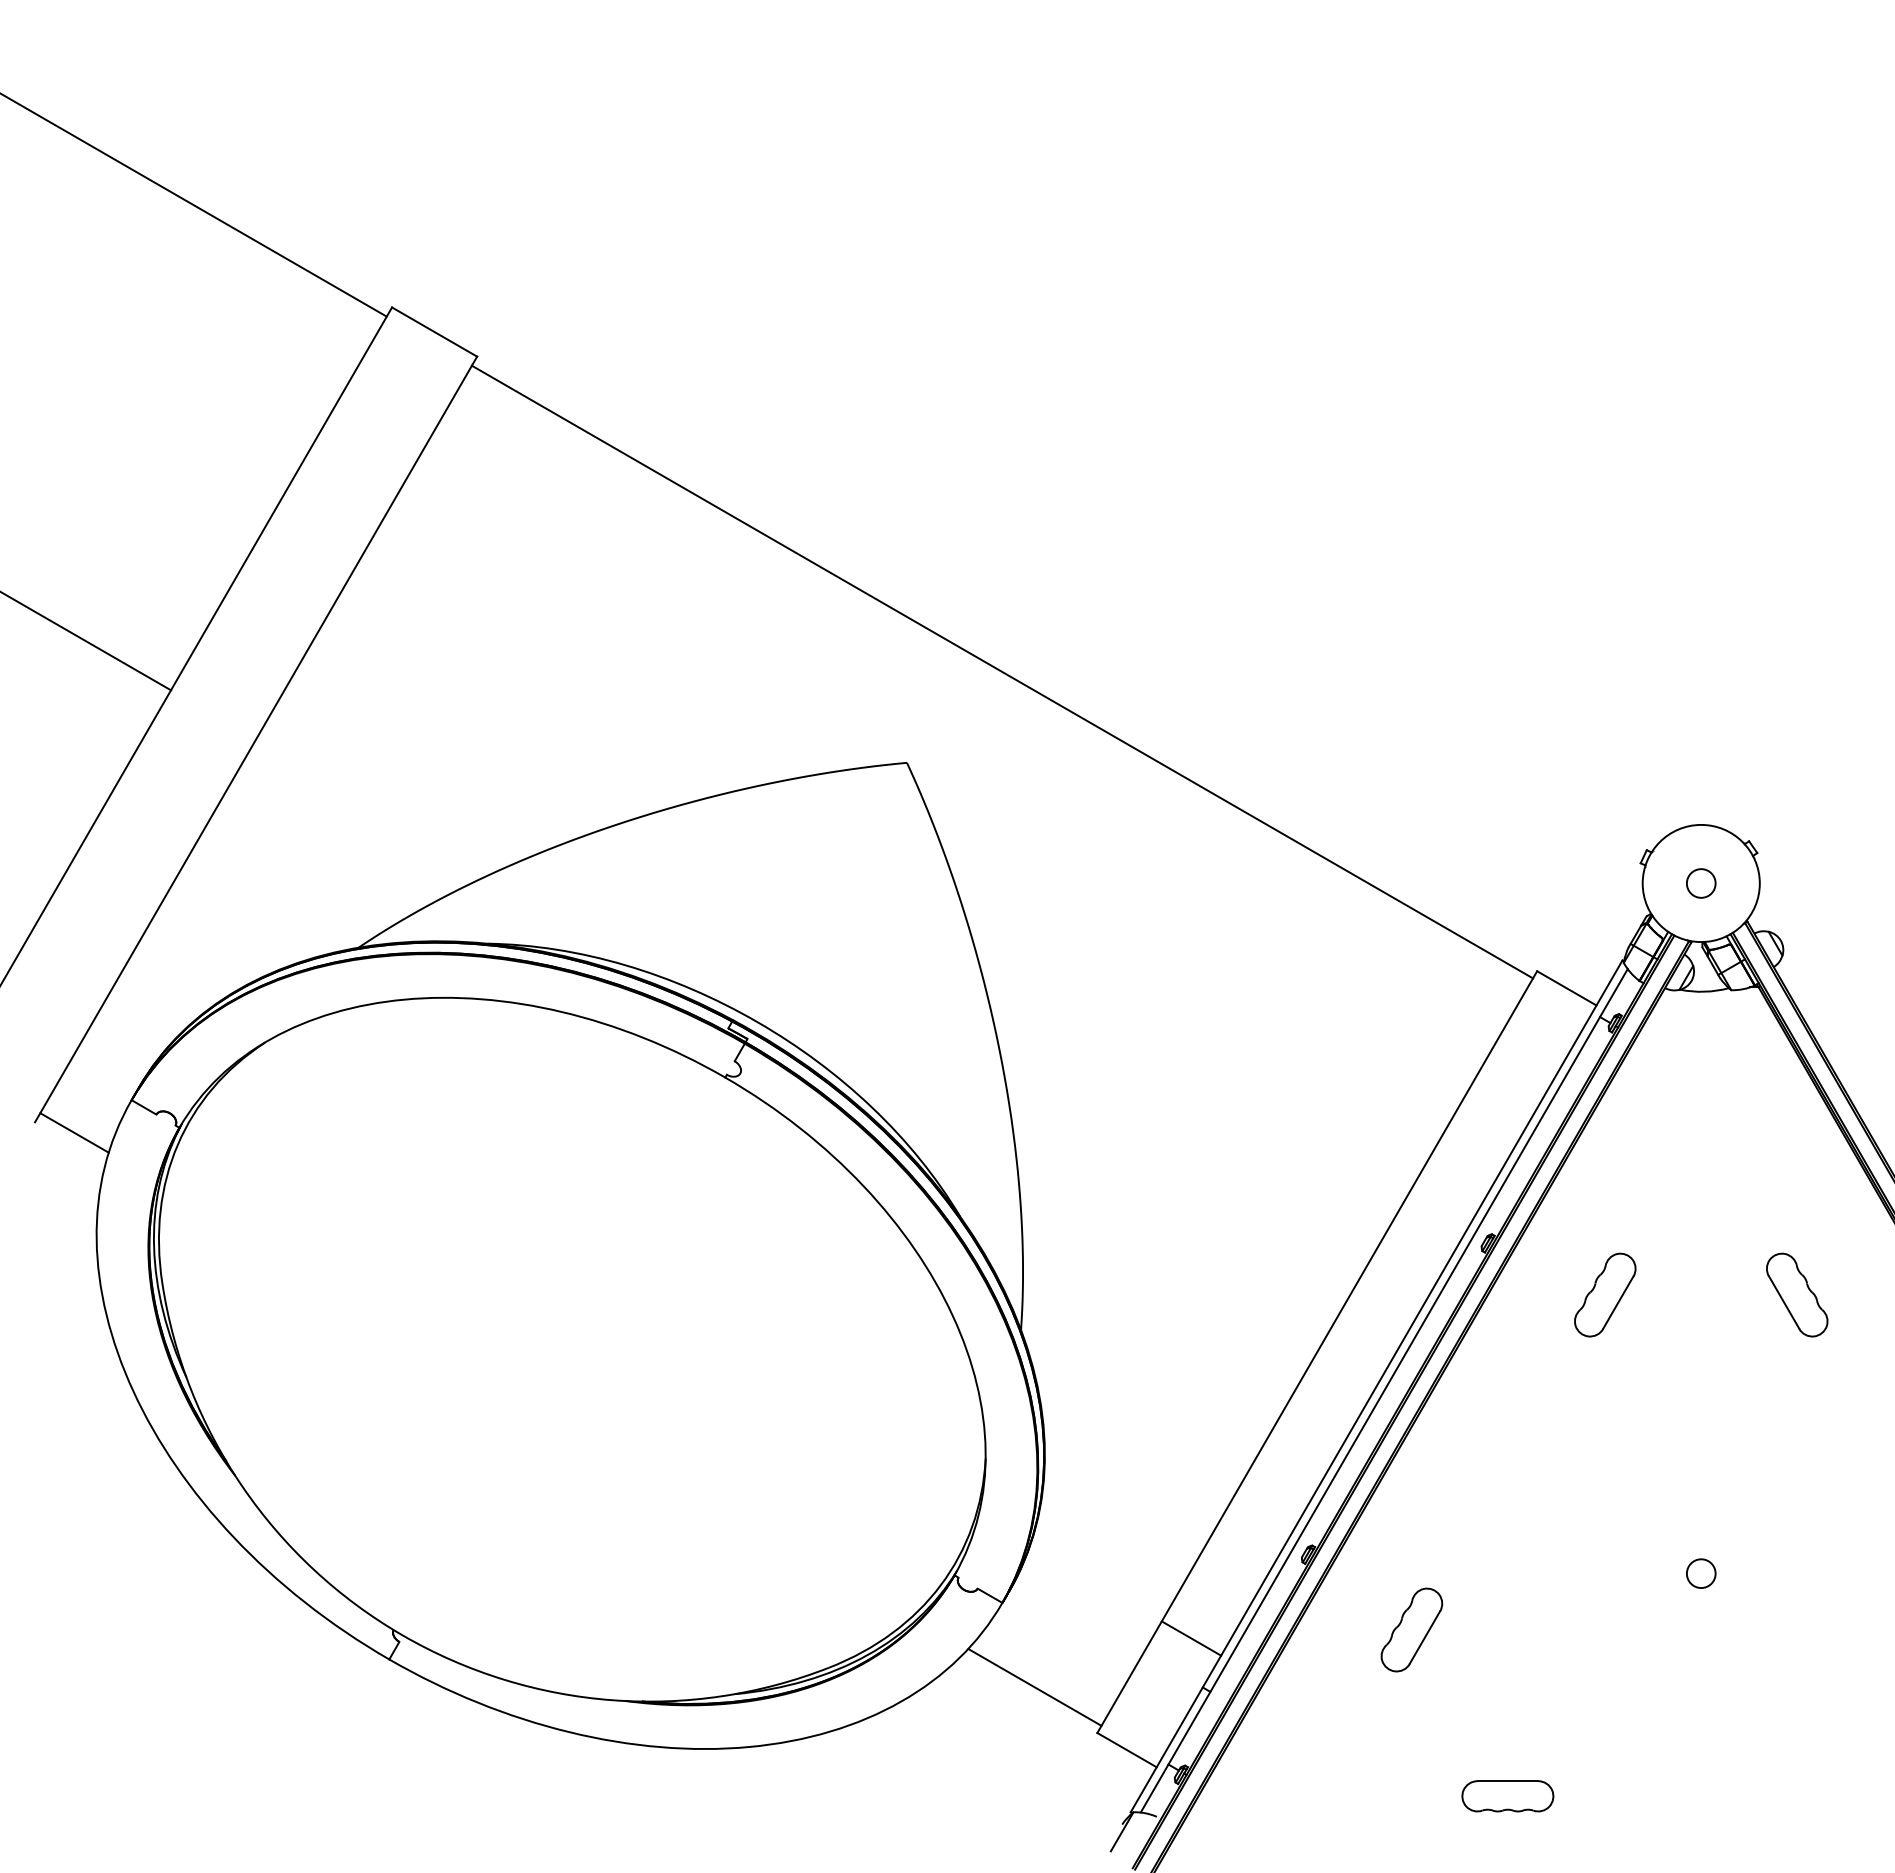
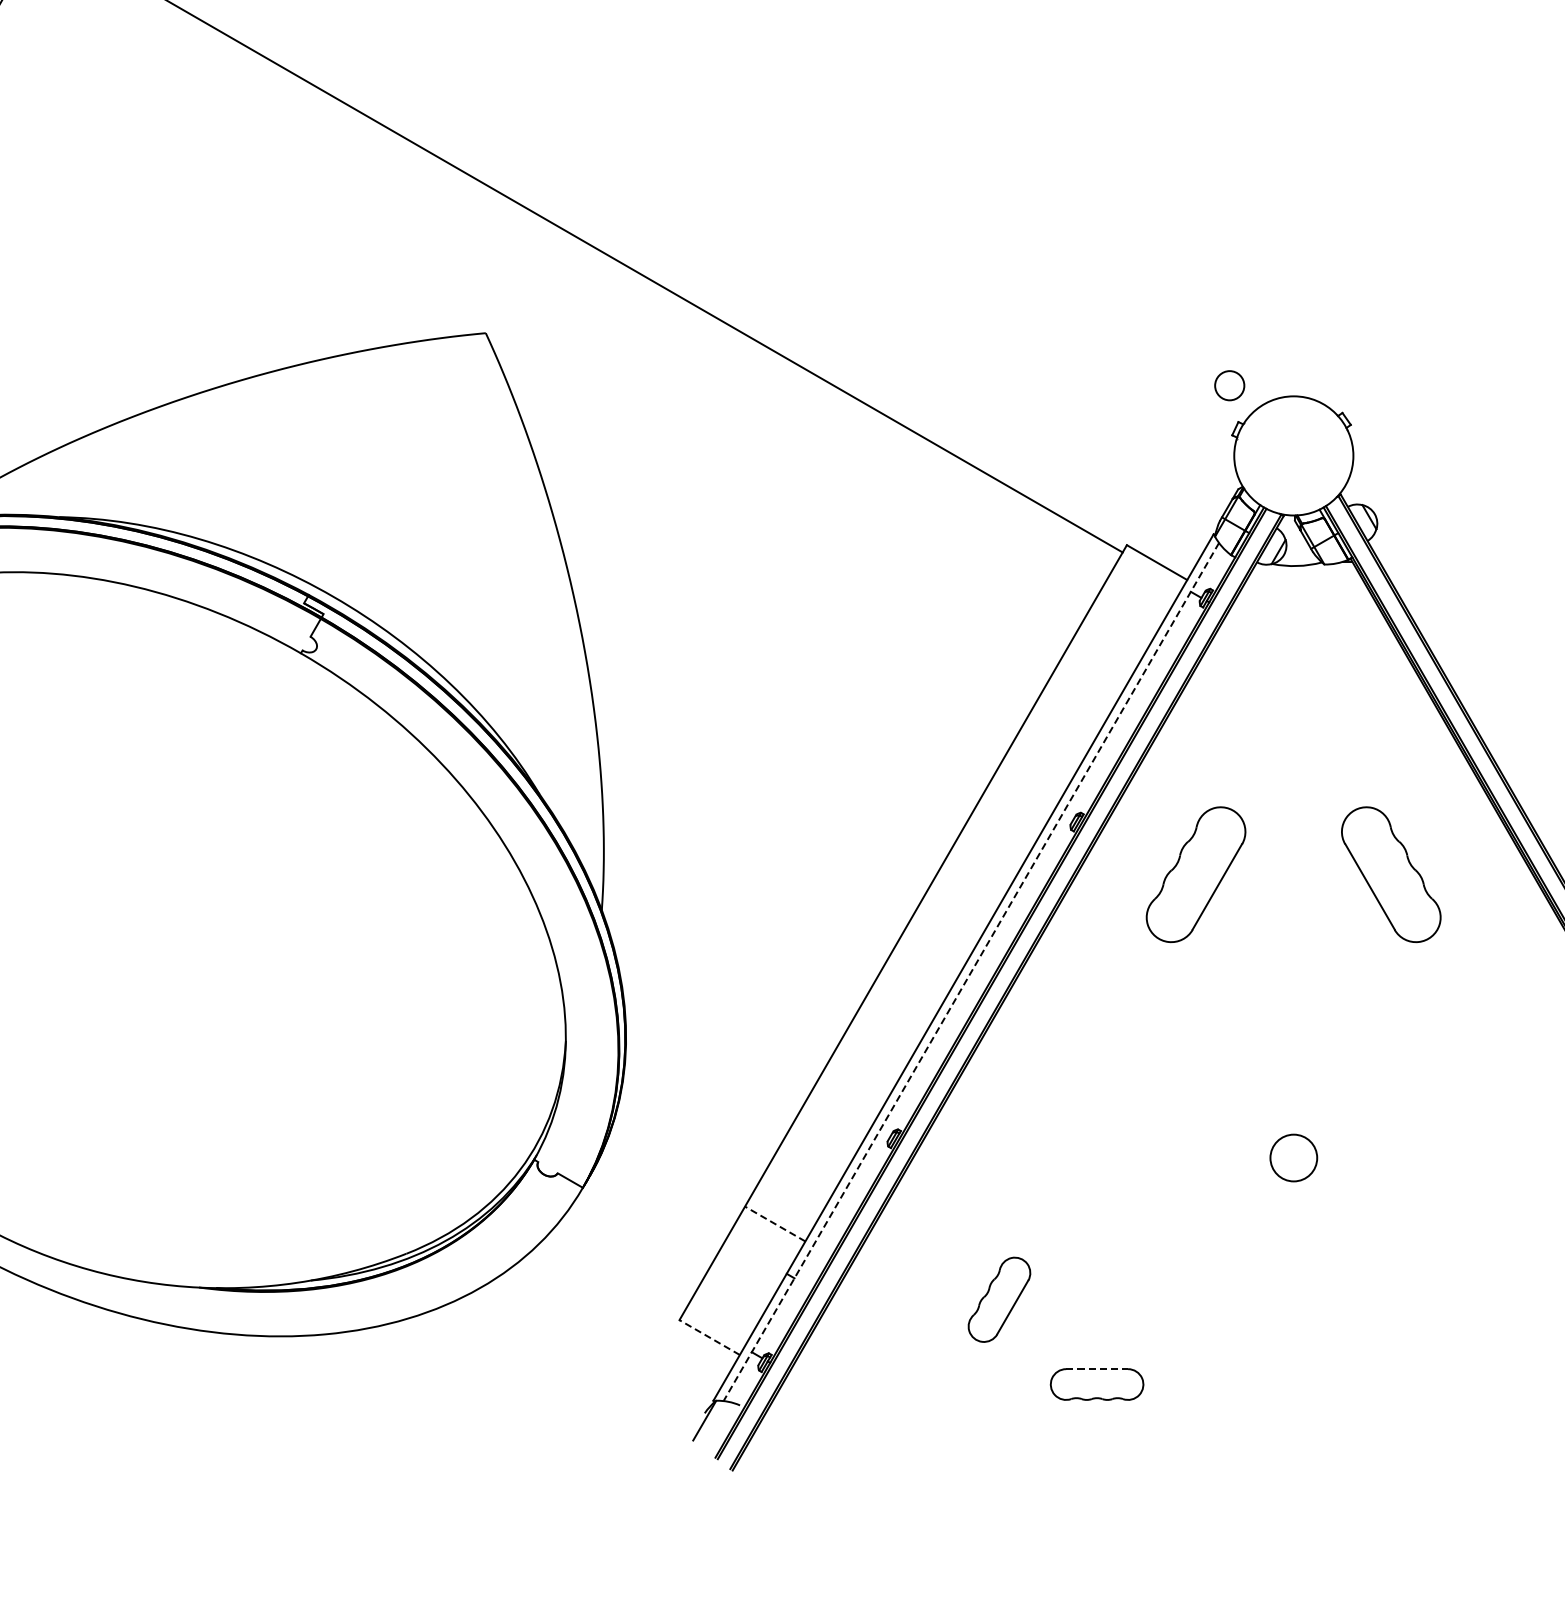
circle: (1701, 883) -> (1229, 385), moved
part: (1605, 1294) -> (1196, 874), size x1.6
part: (1797, 1294) -> (1391, 874), size x1.6
line: (1384, 1390) -> (971, 971), solid -> dashed
circle: (1700, 1573) -> (1293, 1157), size x1.6
part: (1411, 1629) -> (999, 1299), moved
line: (1191, 1638) -> (775, 1223), solid -> dashed
line: (1034, 1687) -> (615, 1273), removed
line: (1126, 1749) -> (709, 1336), solid -> dashed
line: (1508, 1781) -> (1097, 1369), solid -> dashed

